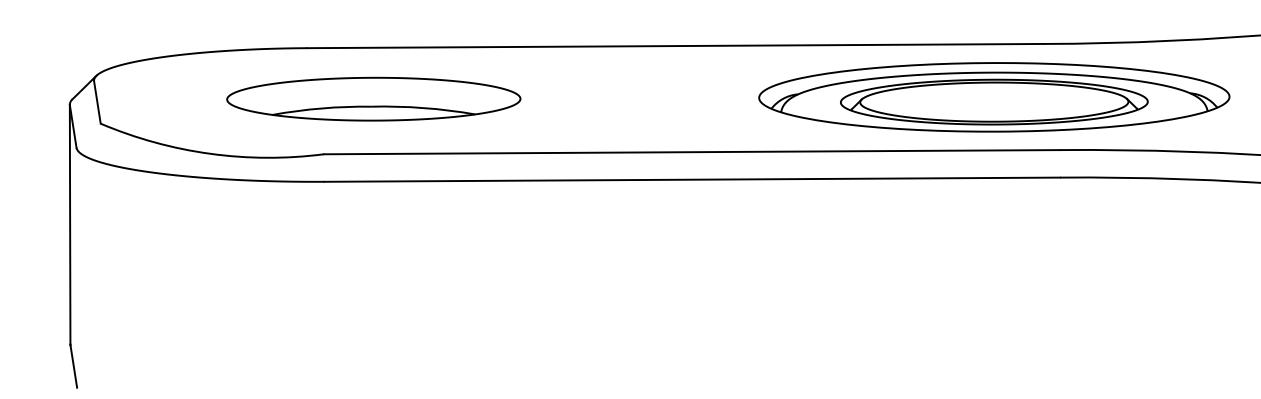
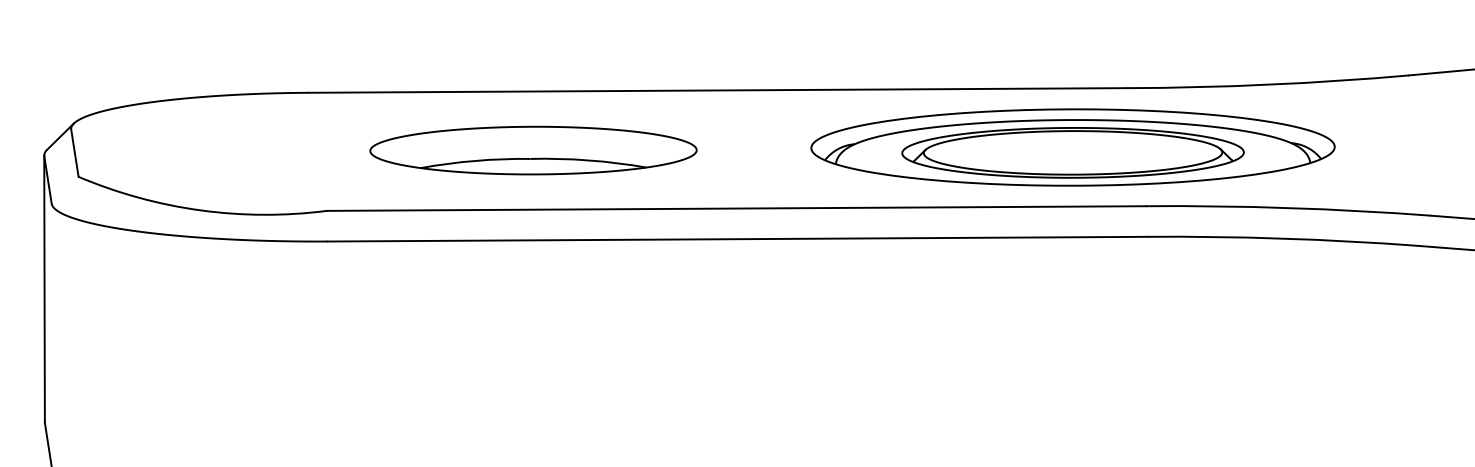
part: (373, 99) -> (533, 150), moved

